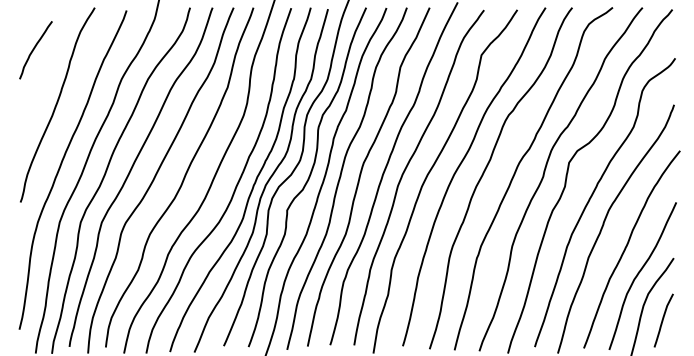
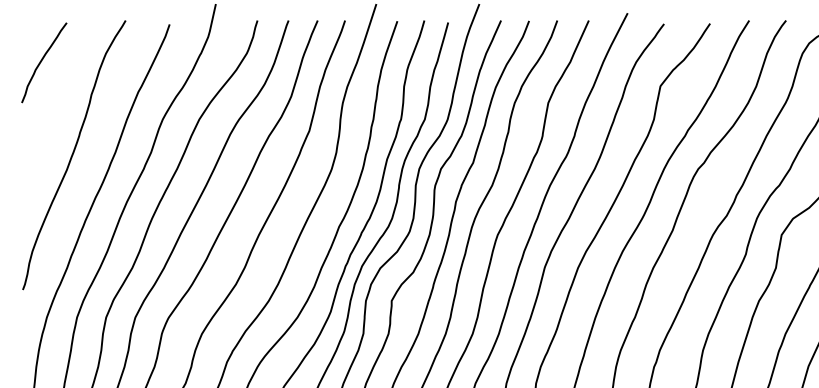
curve: (34, 49) -> (42, 61), moved

